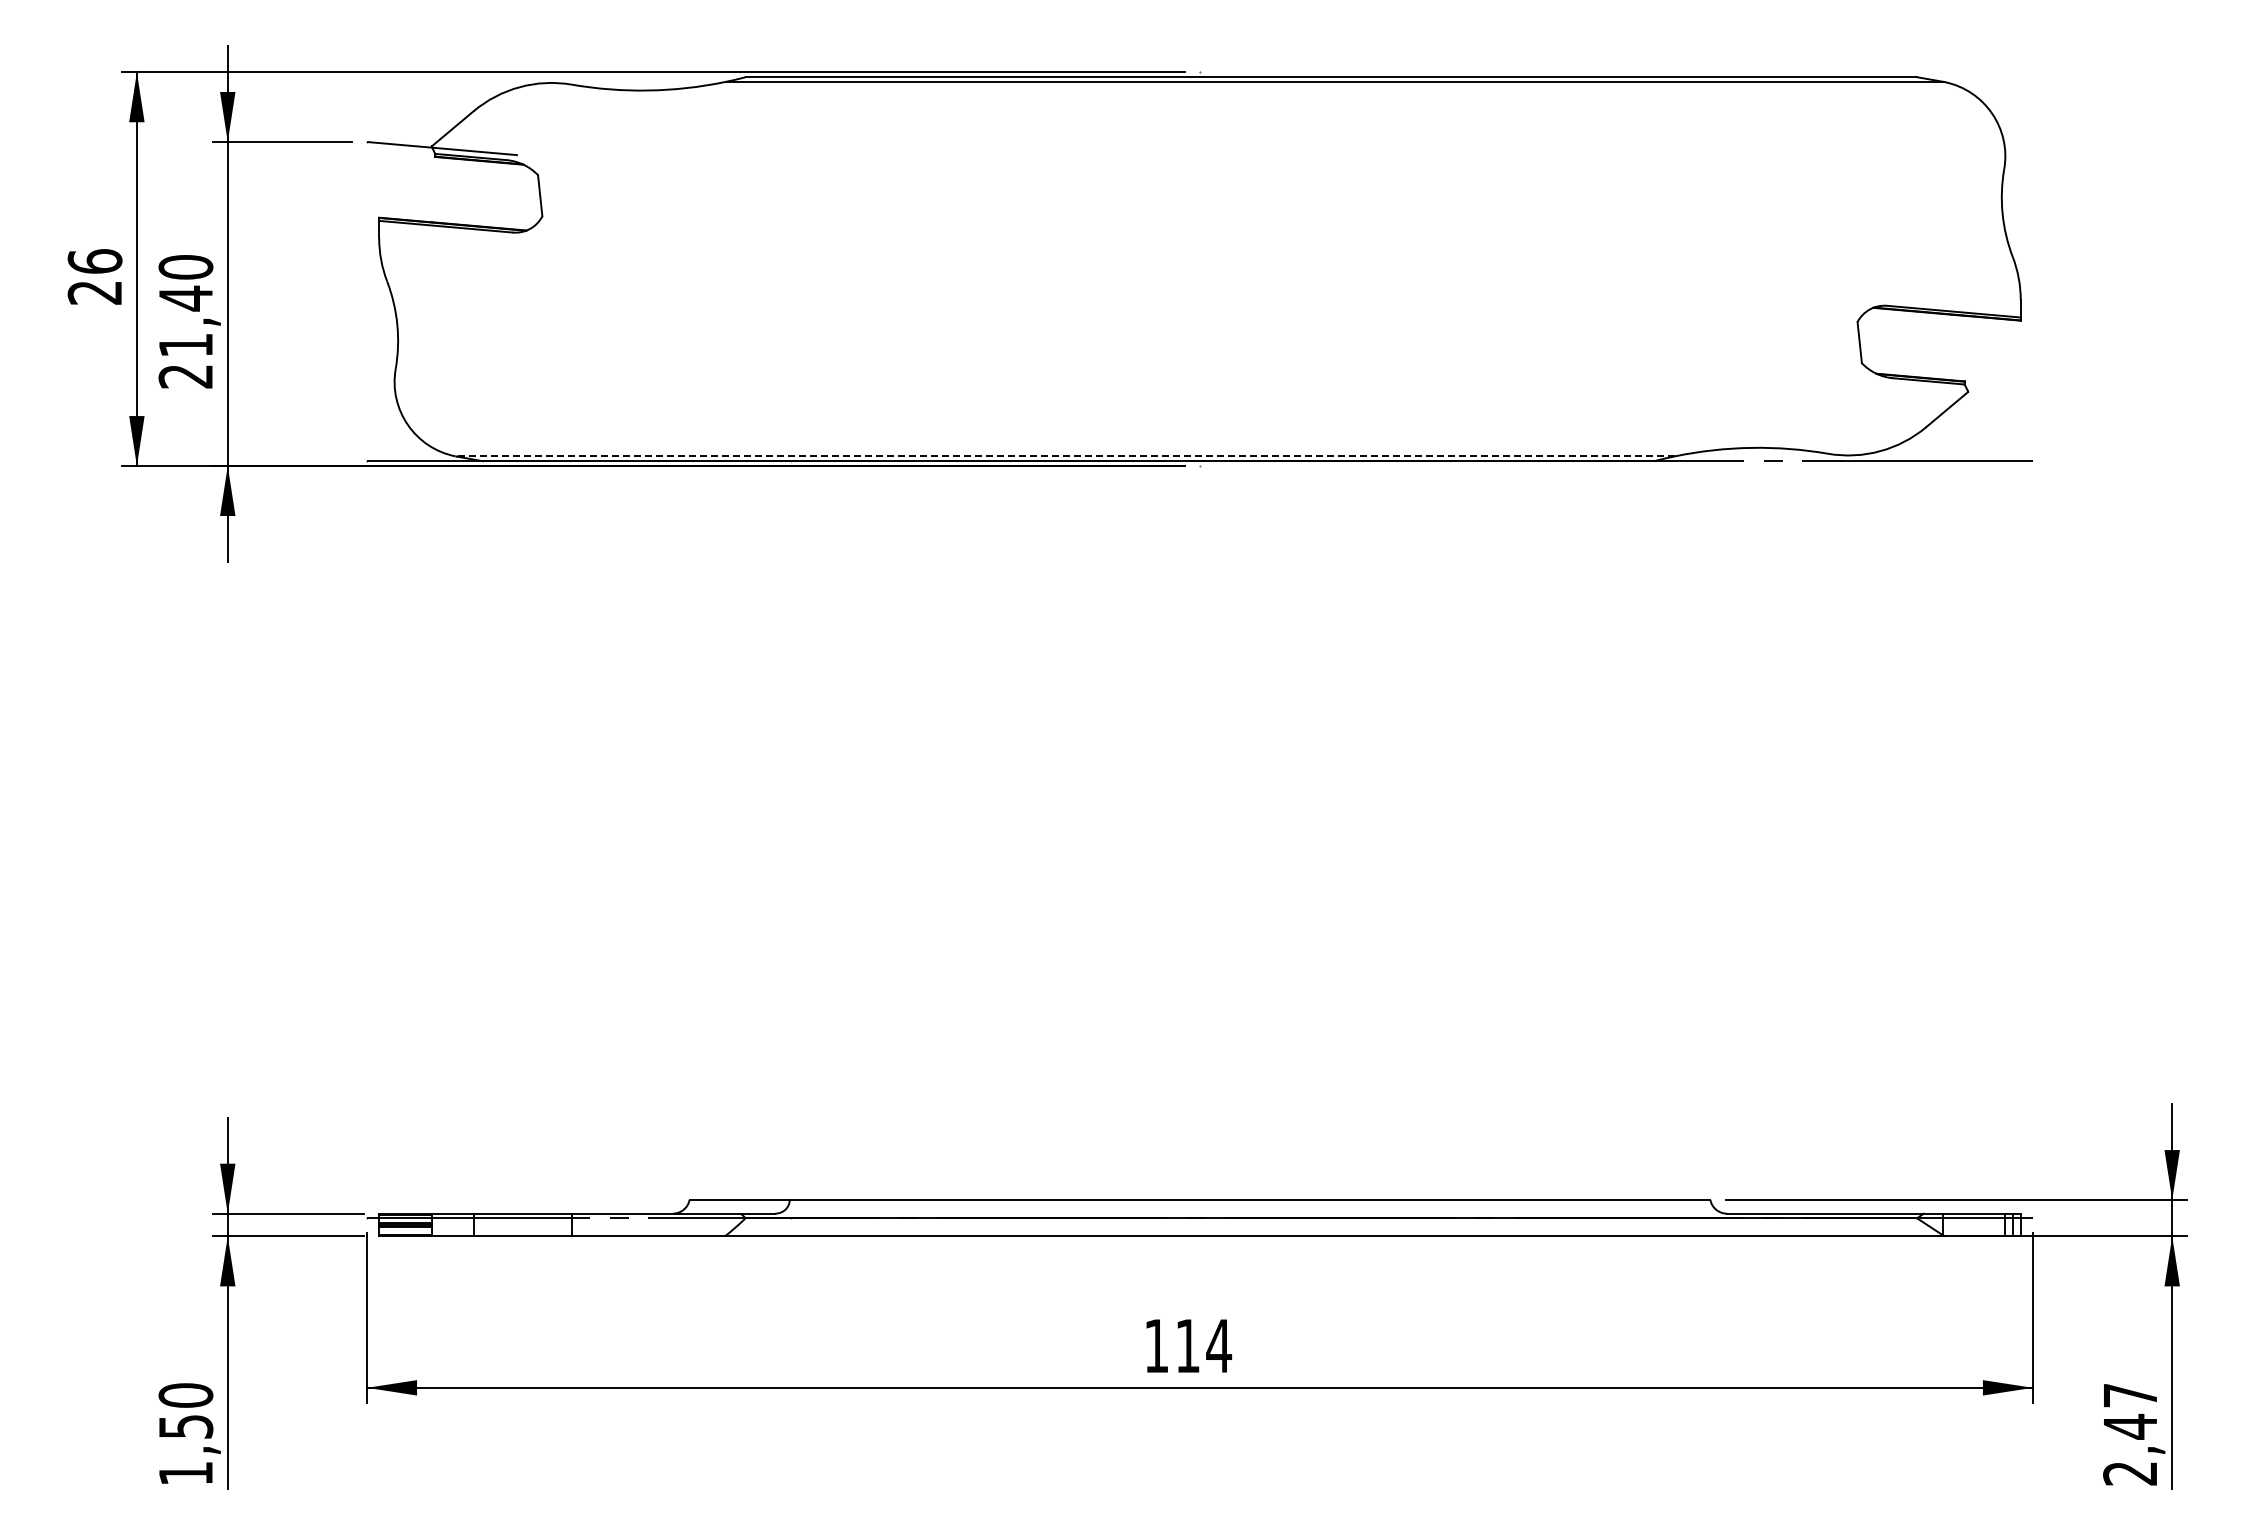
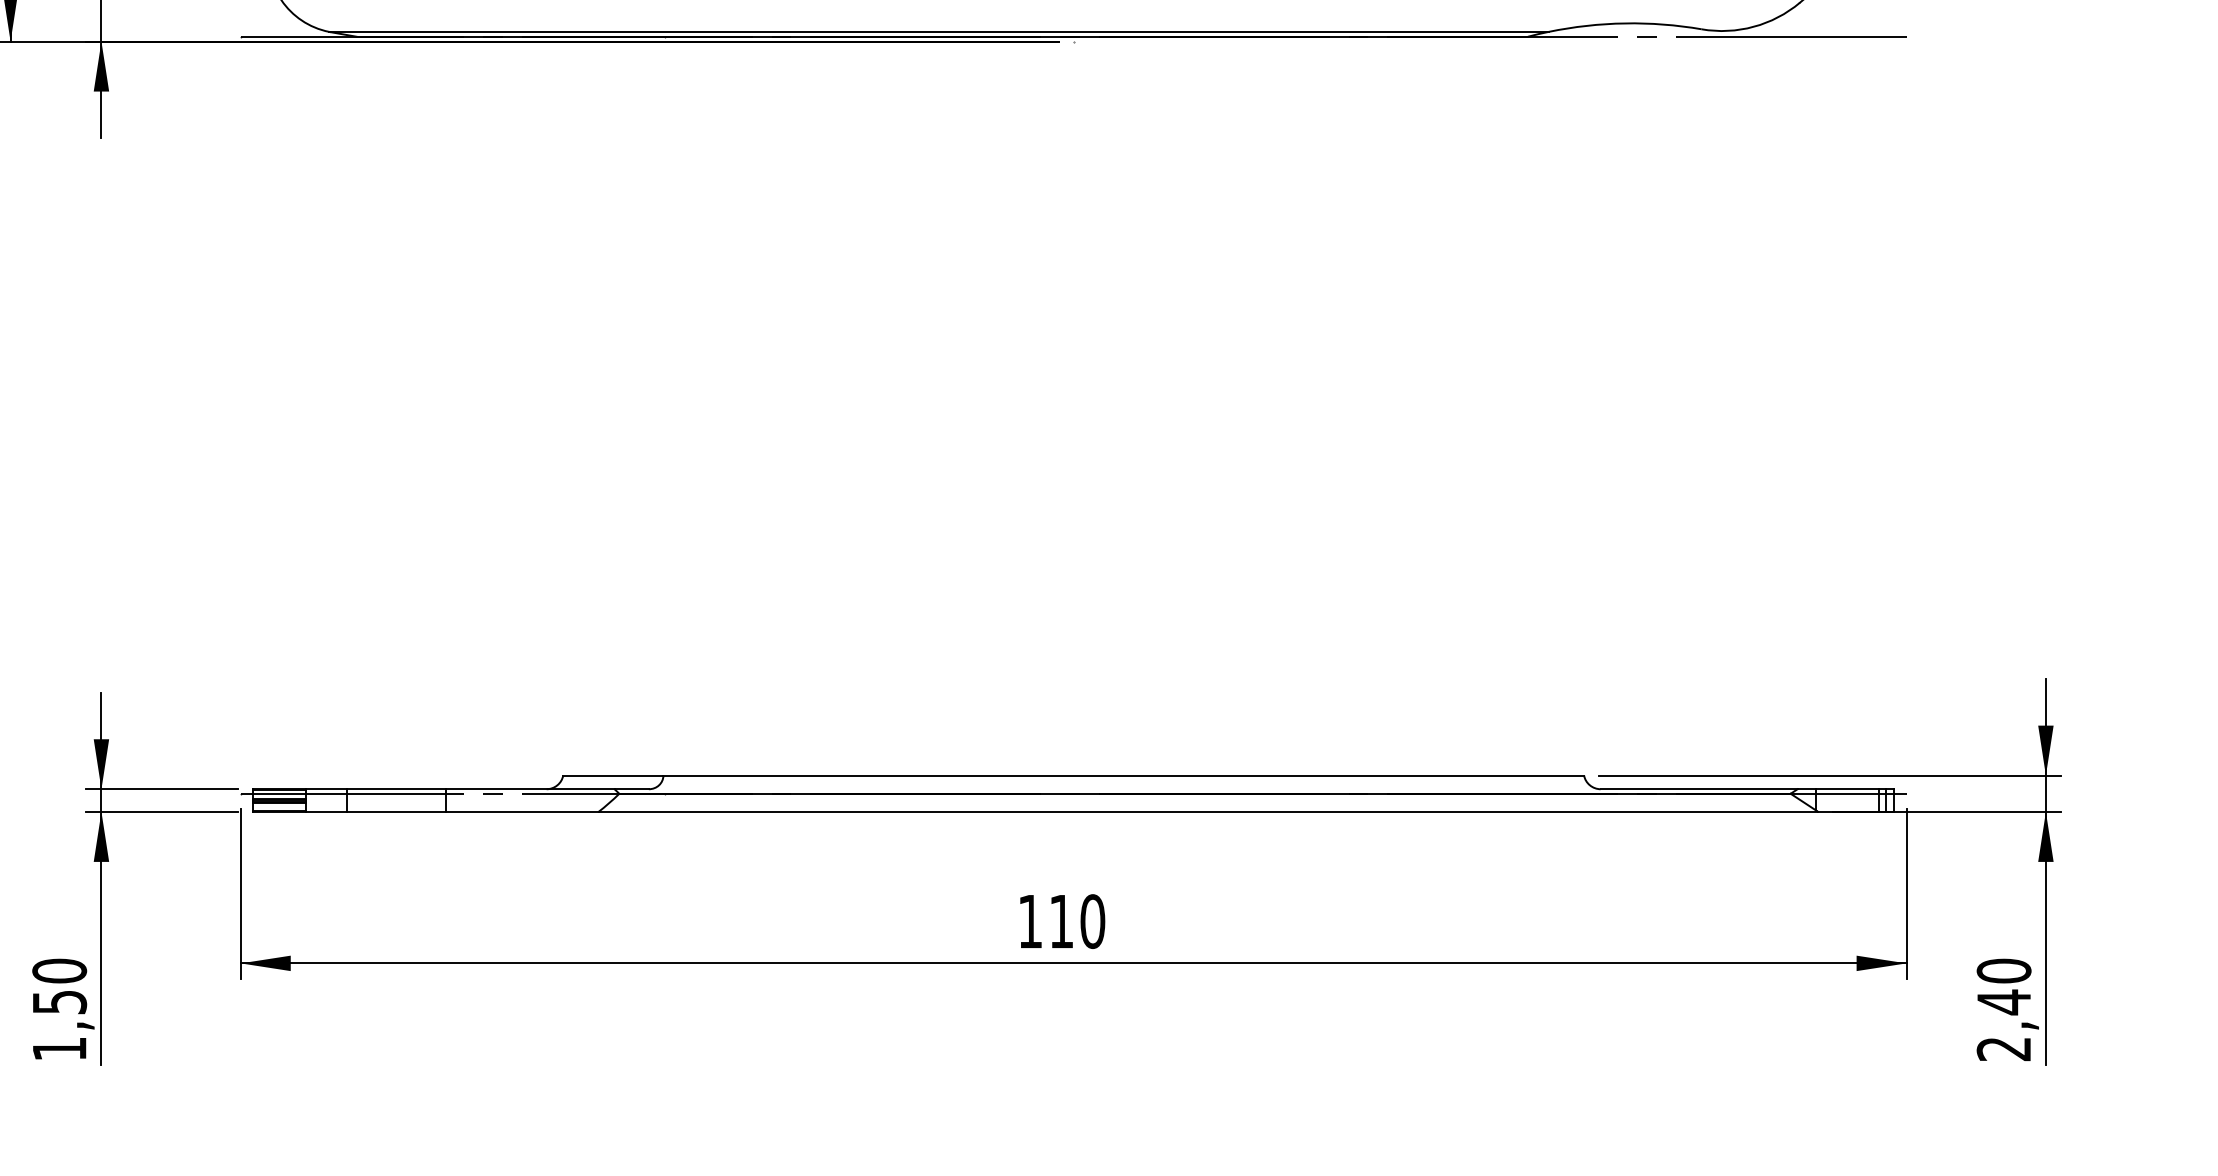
line: (1065, 456) -> (939, 32), dashed -> solid
text: (1219, 1345) -> (1093, 921), 114 -> 110
text: (2130, 1395) -> (2004, 971), 2,47 -> 2,40

